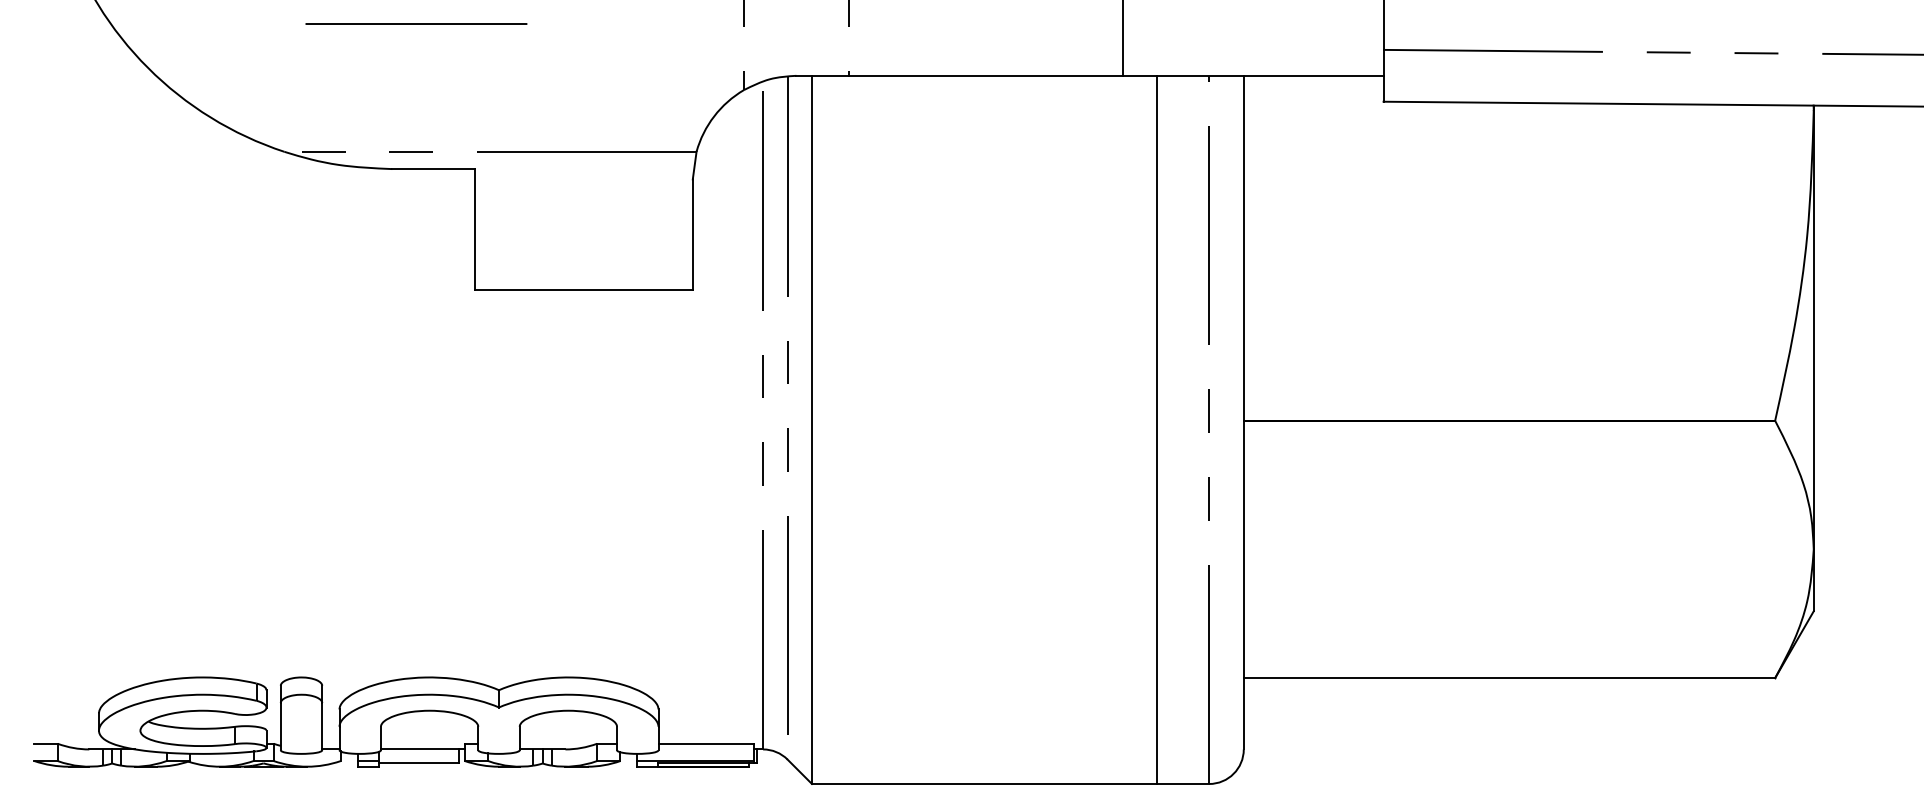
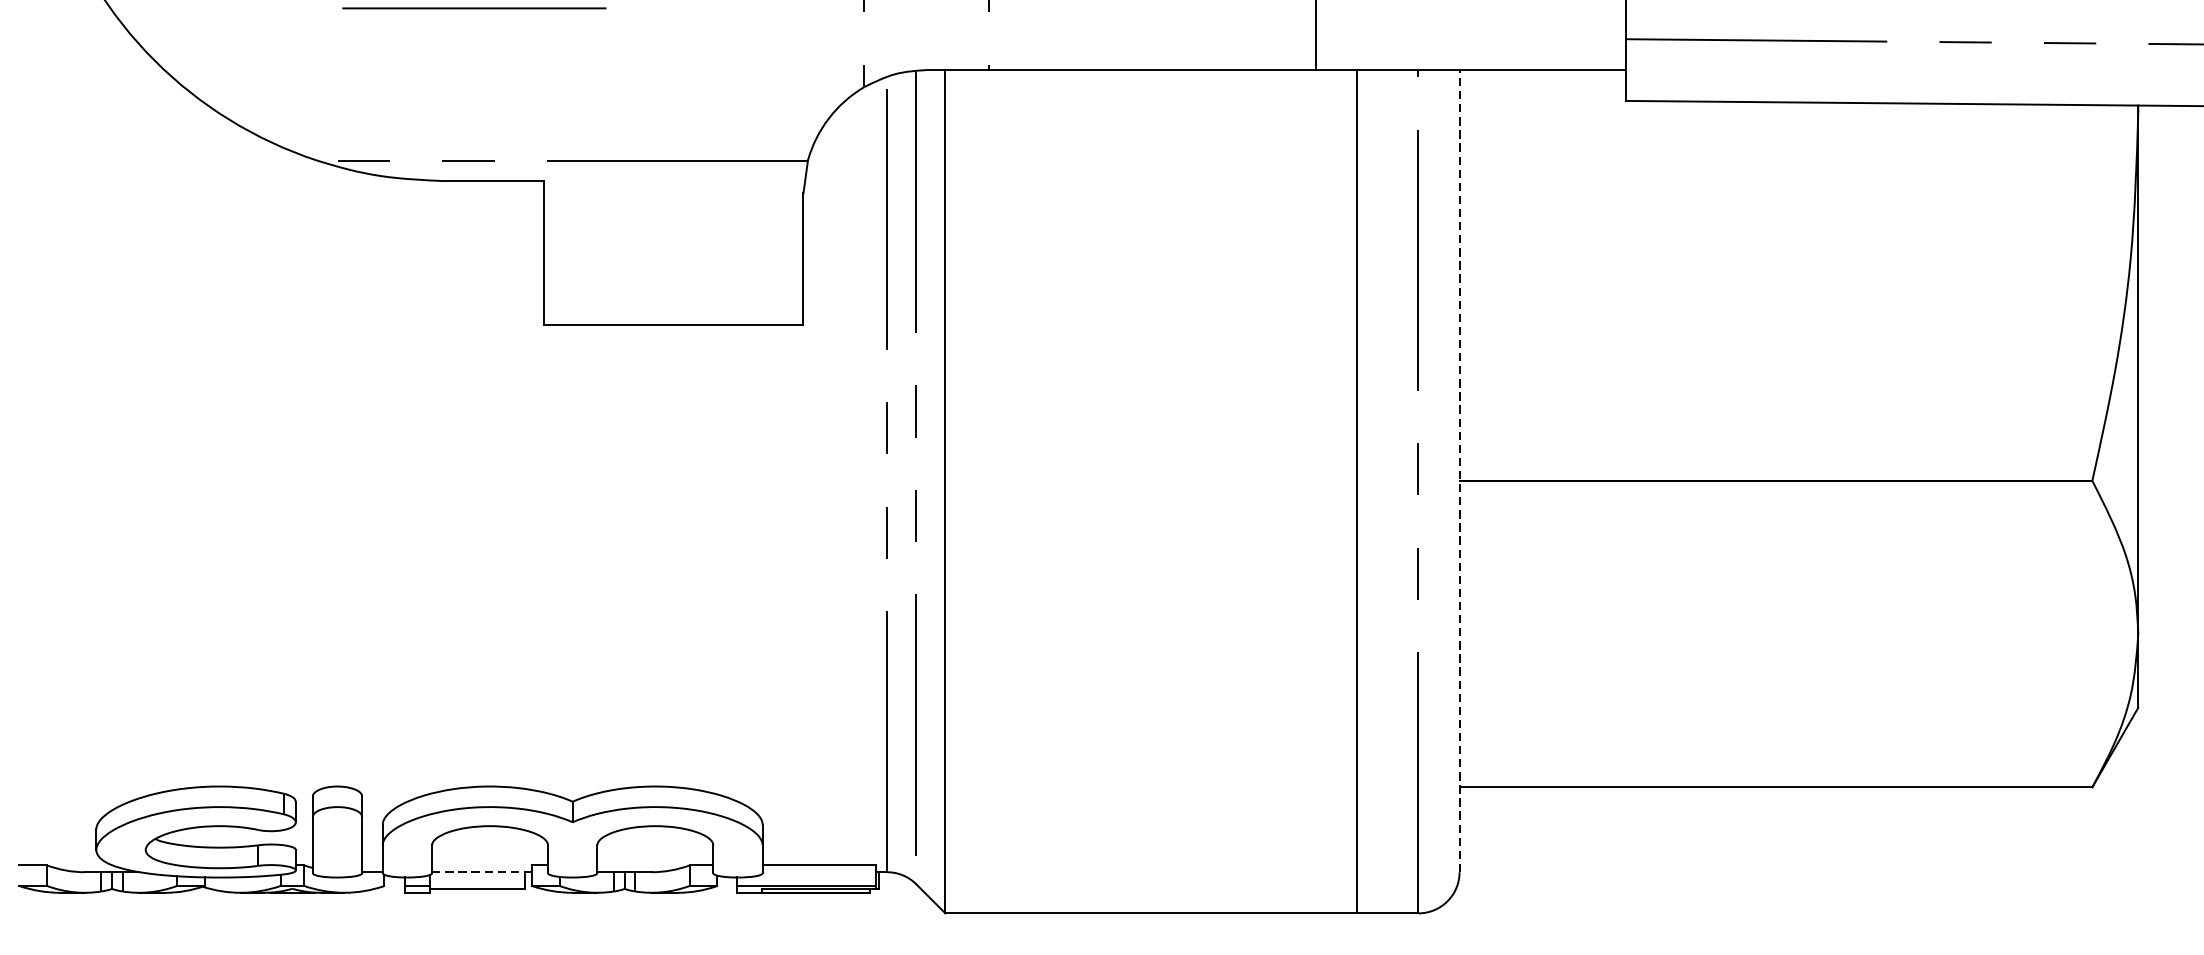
line: (1243, 412) -> (1459, 470), solid -> dashed
line: (422, 749) -> (481, 872), solid -> dashed

